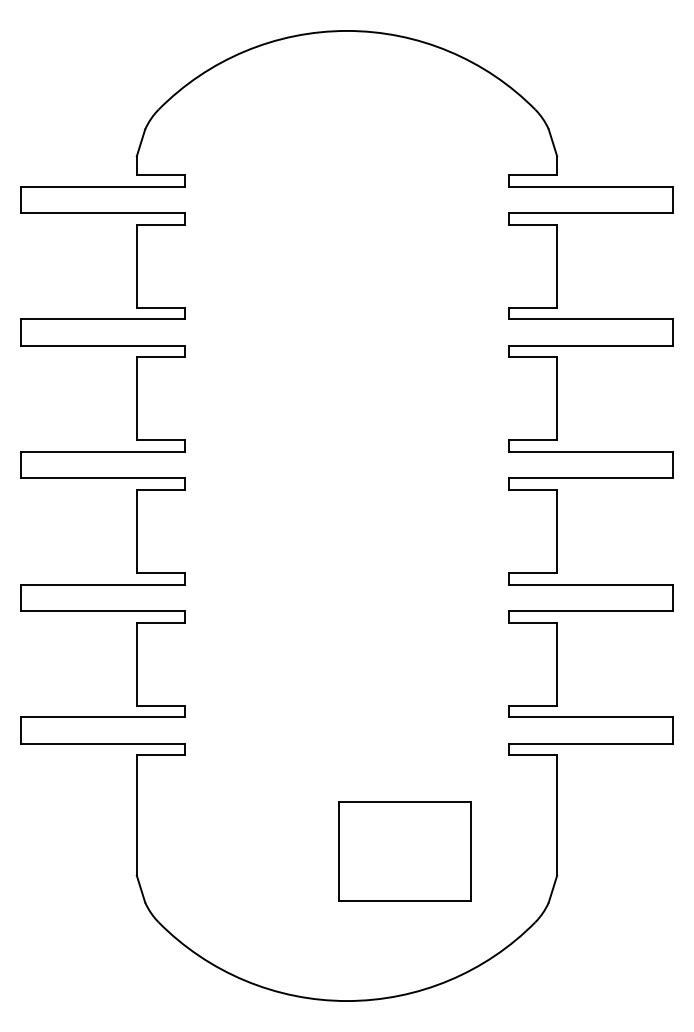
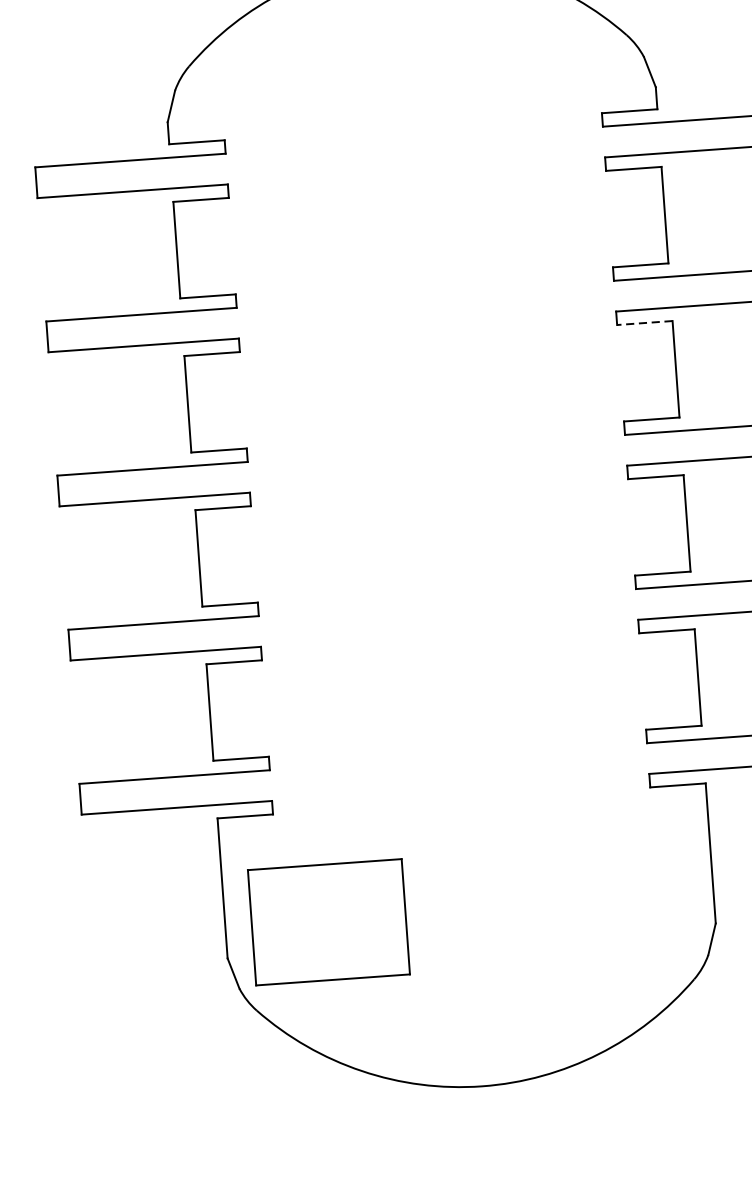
line: (533, 357) -> (645, 323), solid -> dashed
part: (404, 851) -> (328, 922), moved

